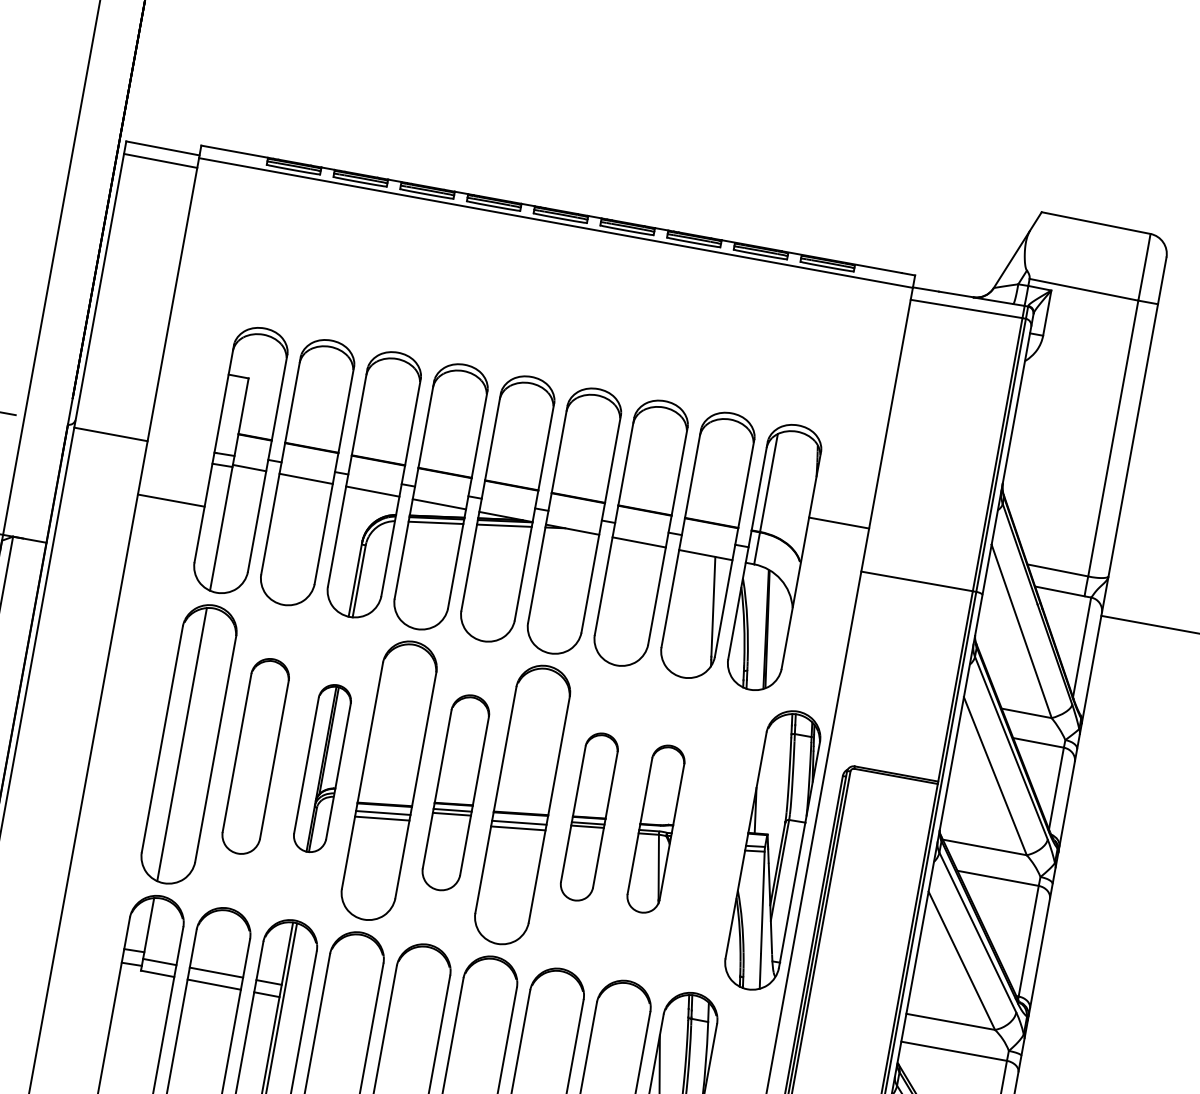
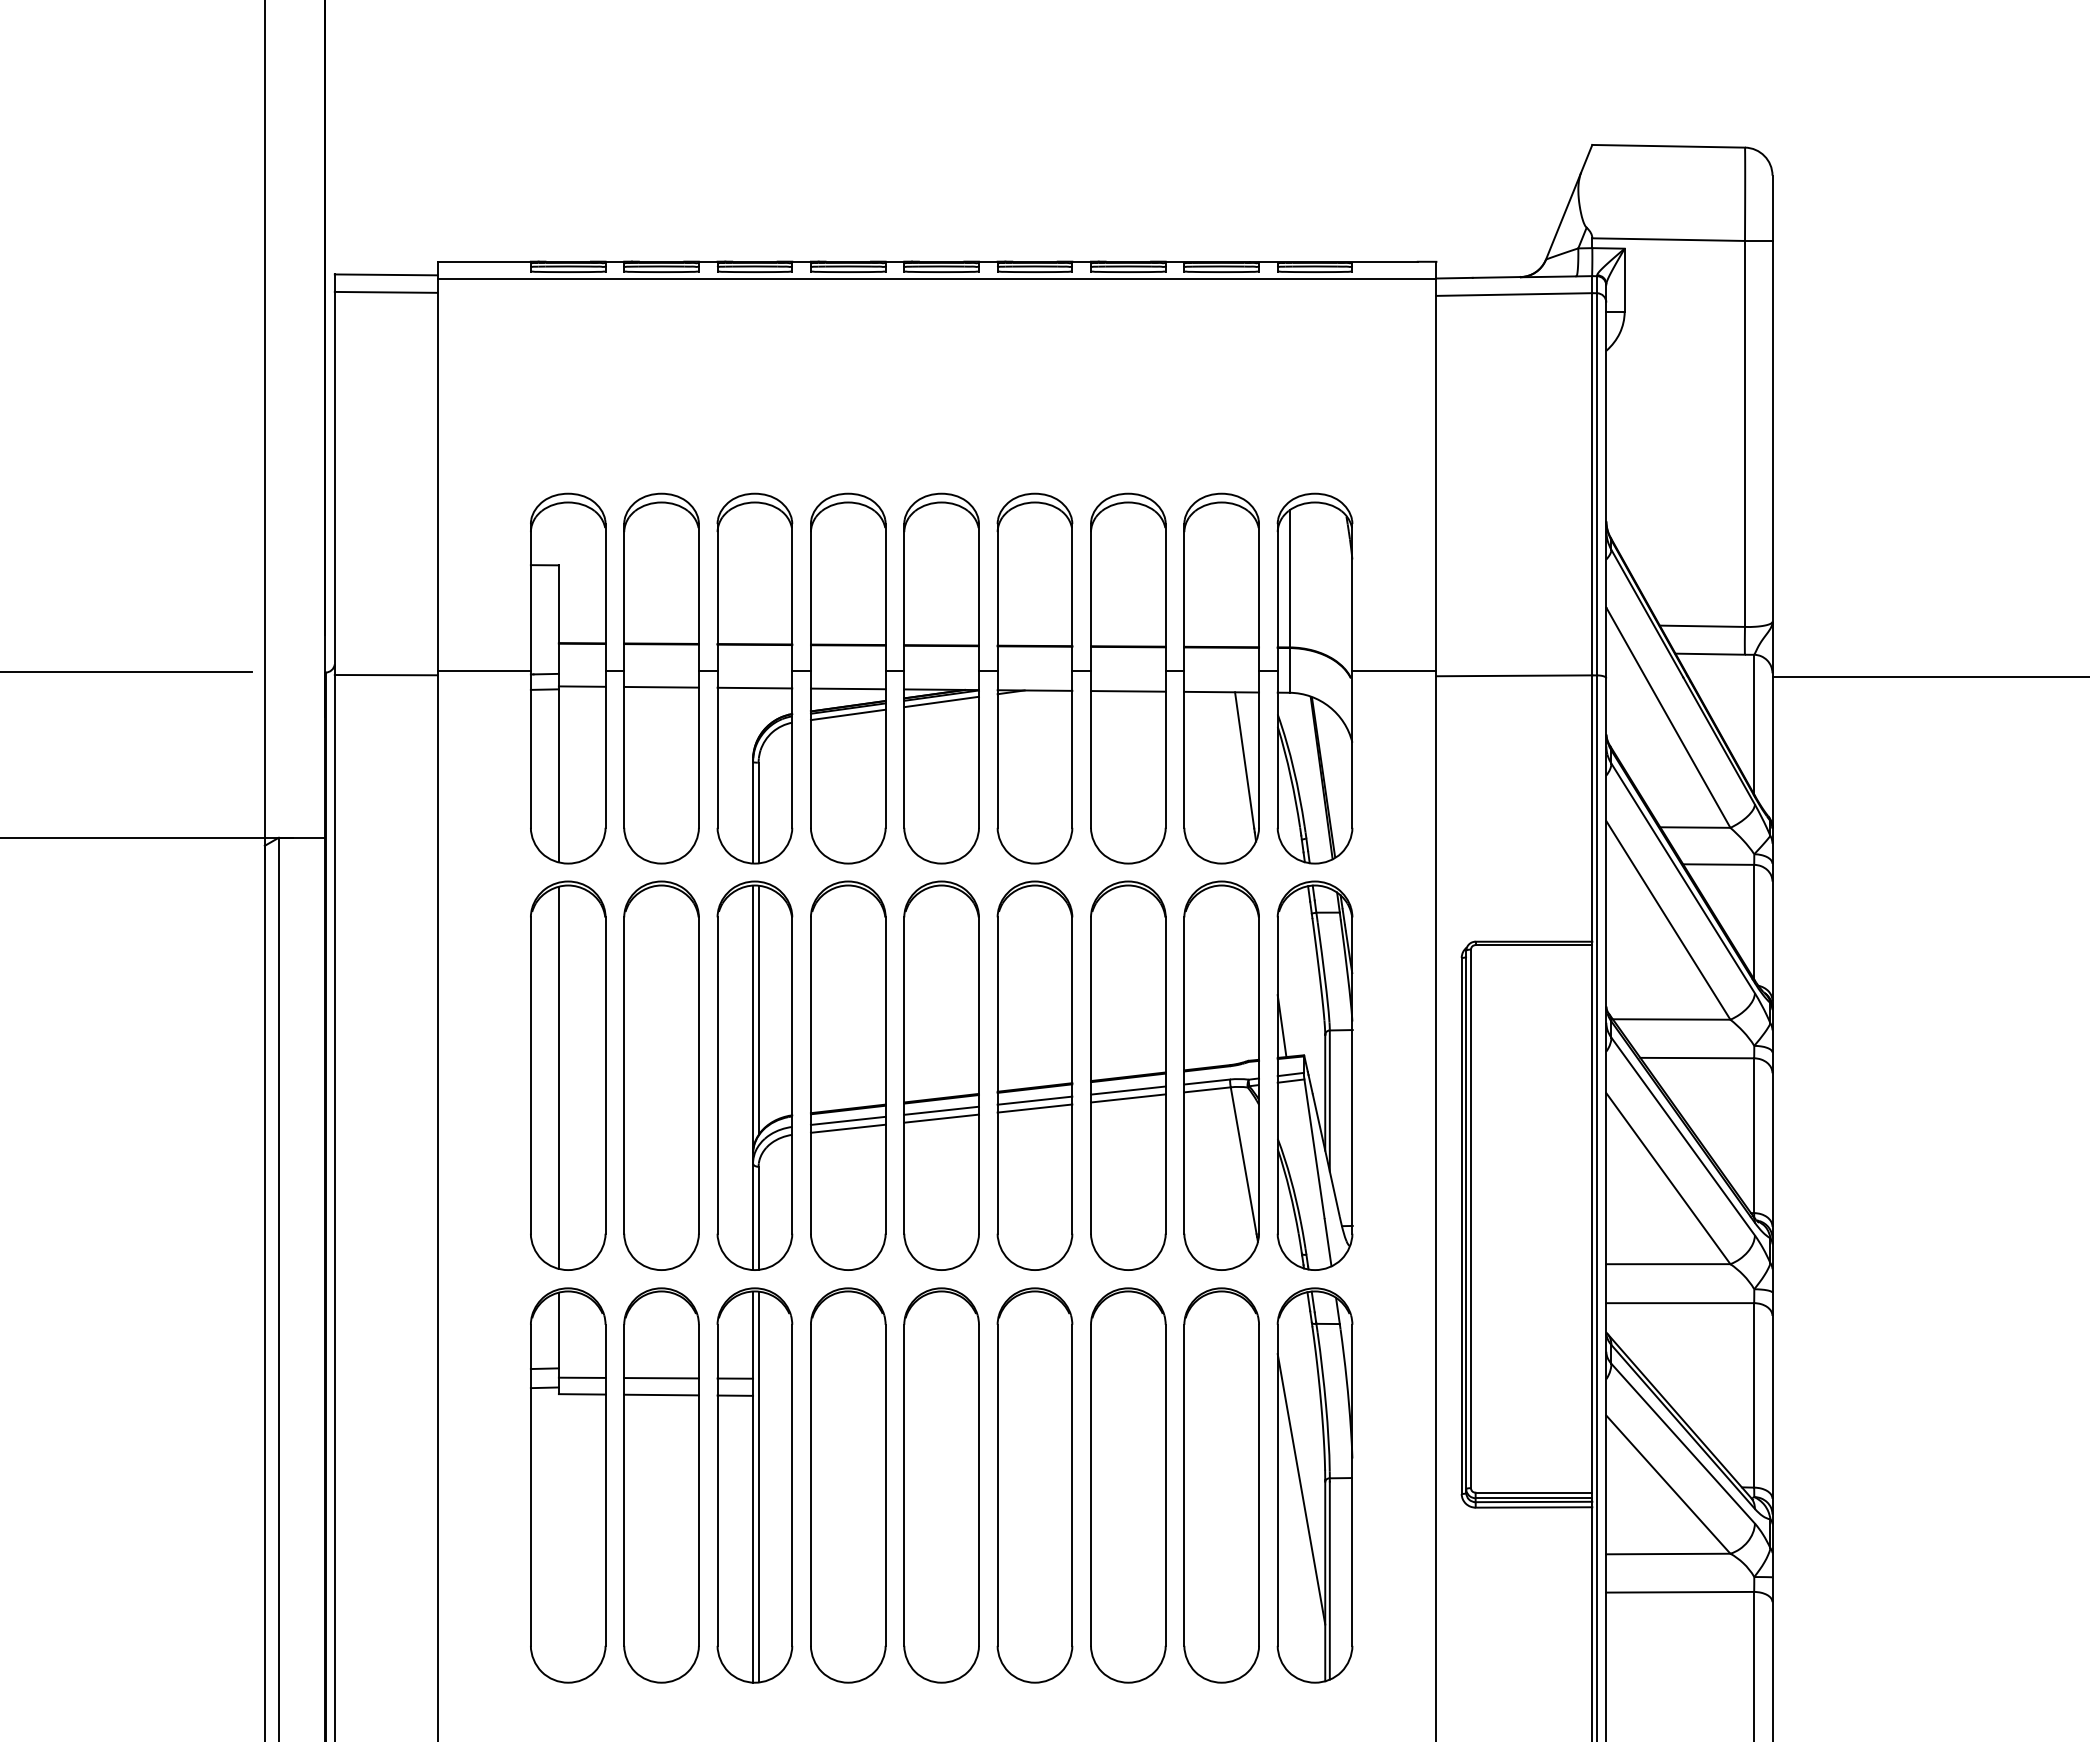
line: (170, 500) -> (483, 670), moved
line: (839, 522) -> (1394, 670), moved
part: (255, 756) -> (661, 1075), size x1.43
part: (322, 768) -> (754, 1075), size x1.67
part: (455, 792) -> (941, 1075), size x1.43
part: (589, 816) -> (1128, 1075), size x1.67
part: (655, 829) -> (1221, 1075), size x1.67
part: (772, 850) -> (1314, 1075), moved

